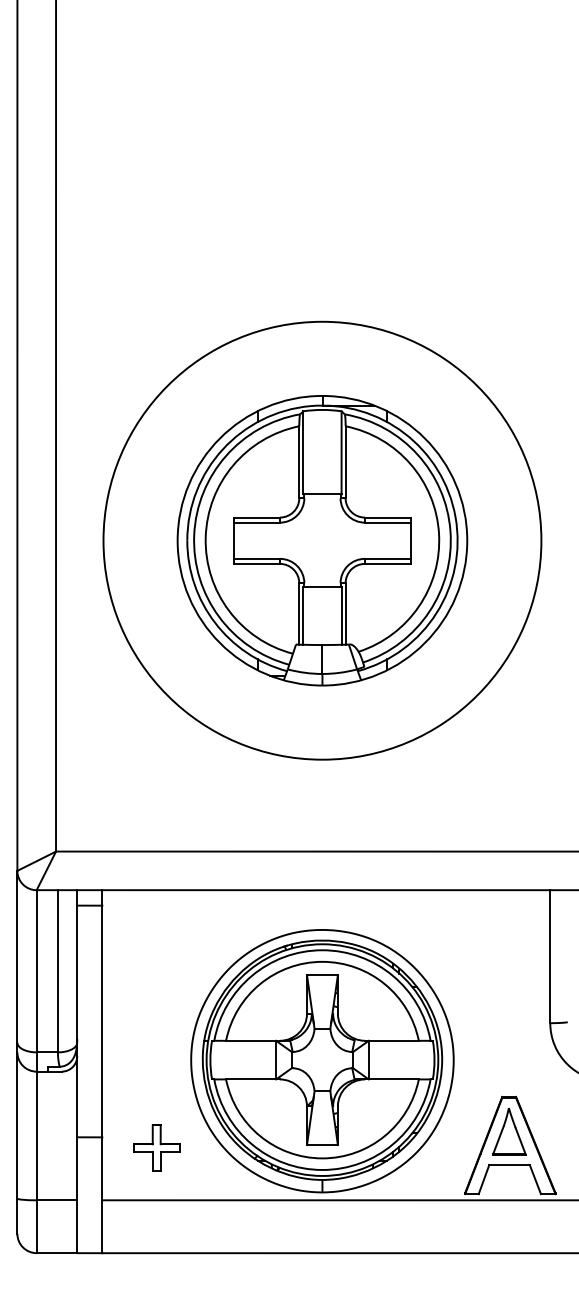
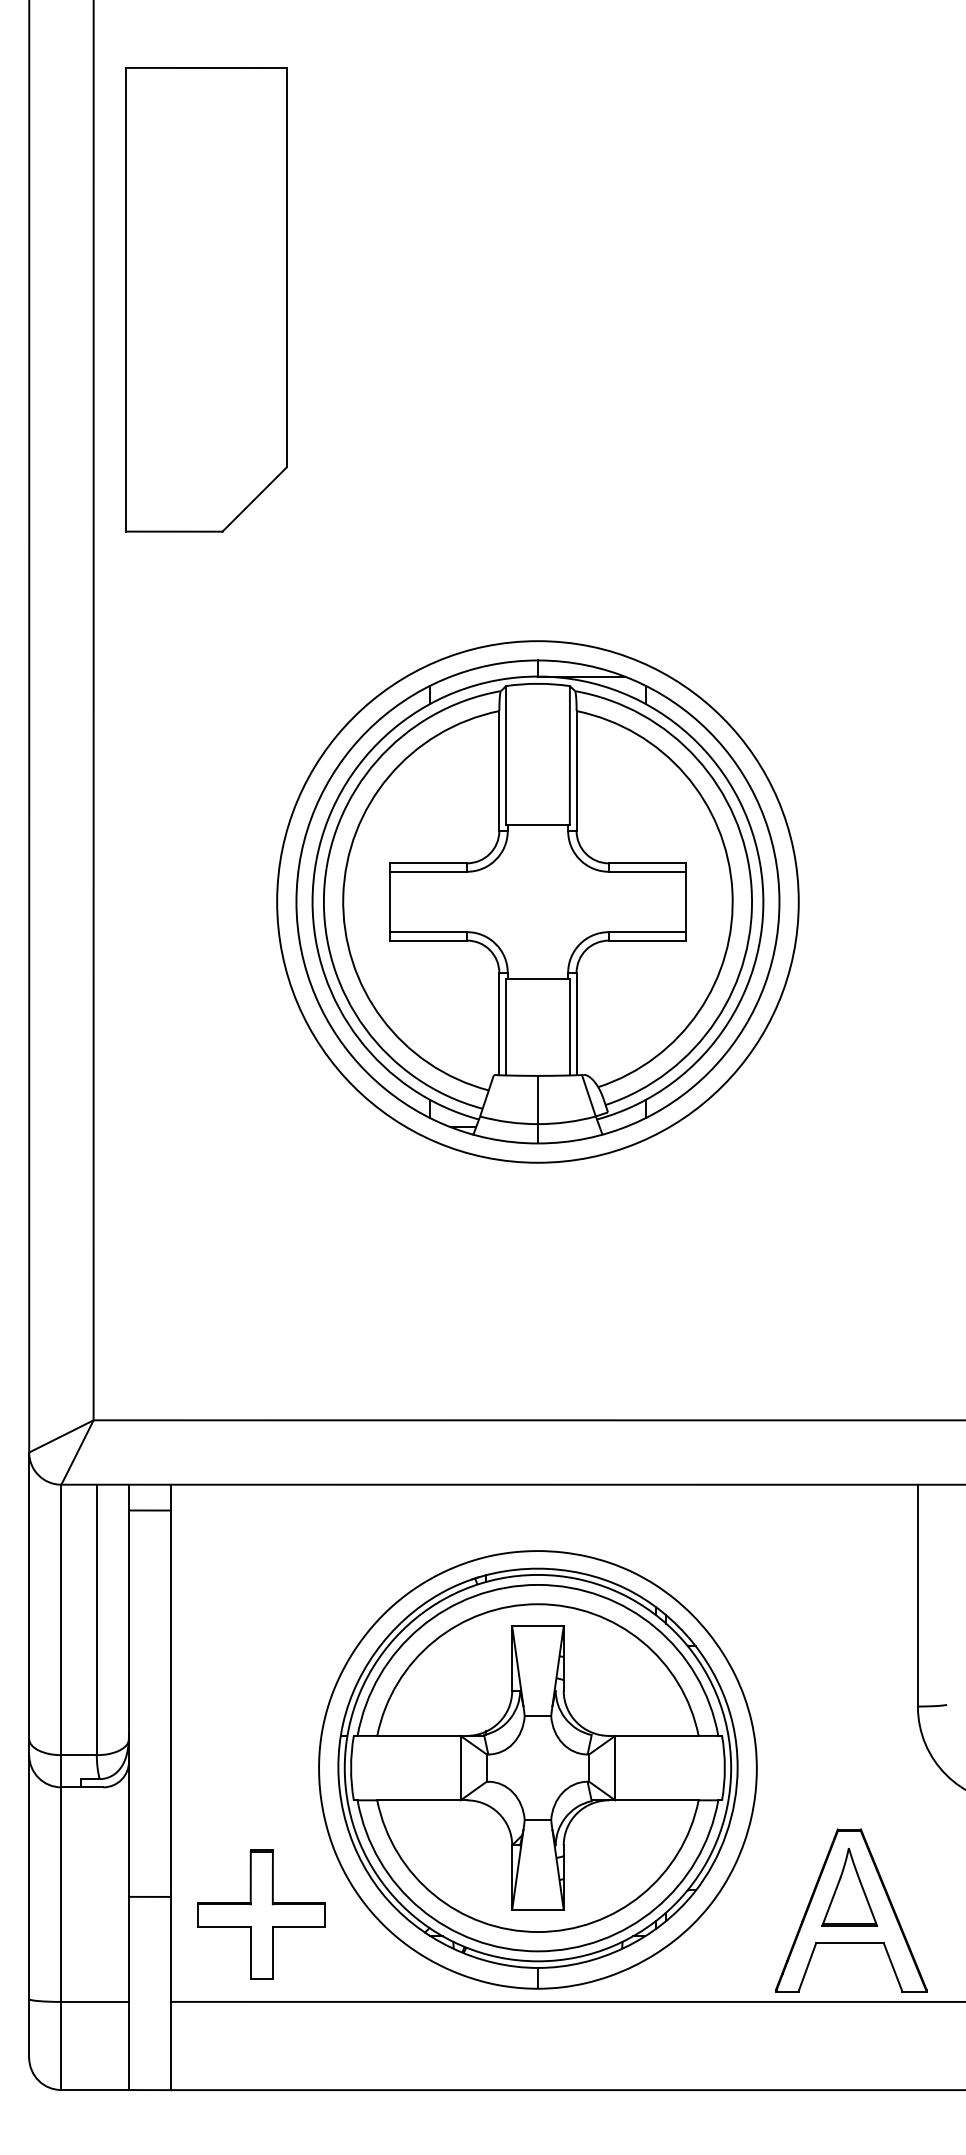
part: (123, 179) -> (206, 299), added
circle: (322, 540) -> (538, 901), size x0.71
part: (156, 1147) -> (261, 1913), size x1.67

